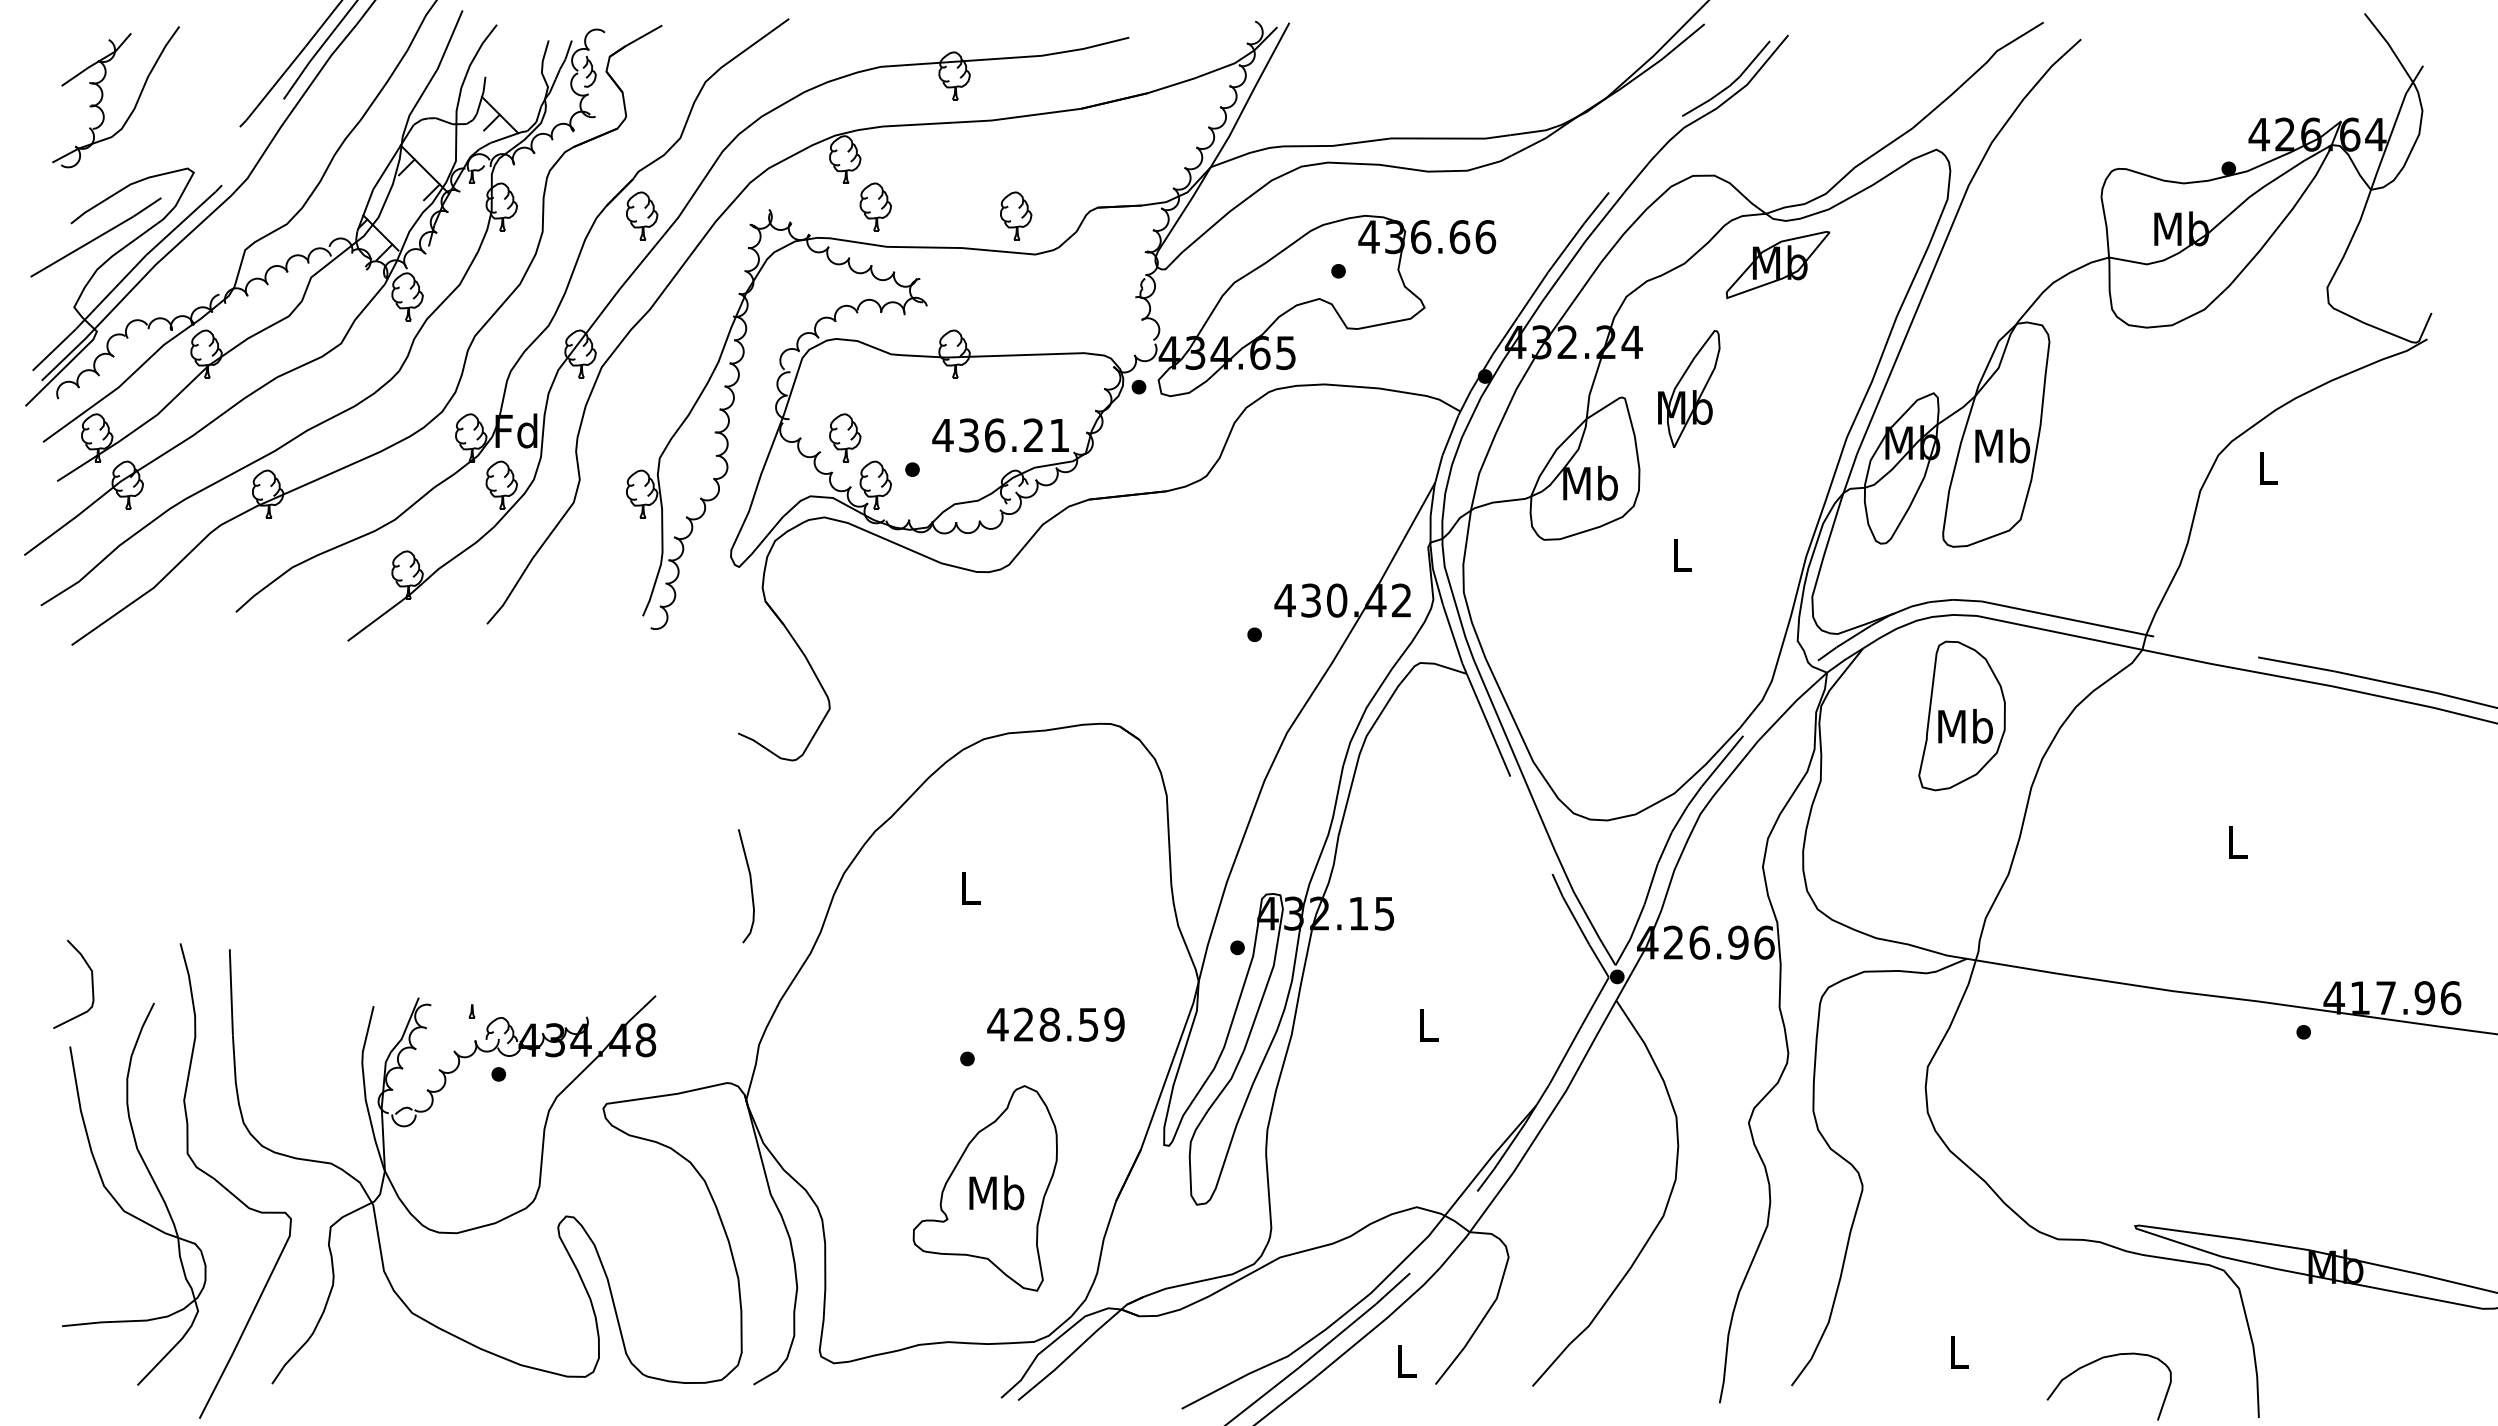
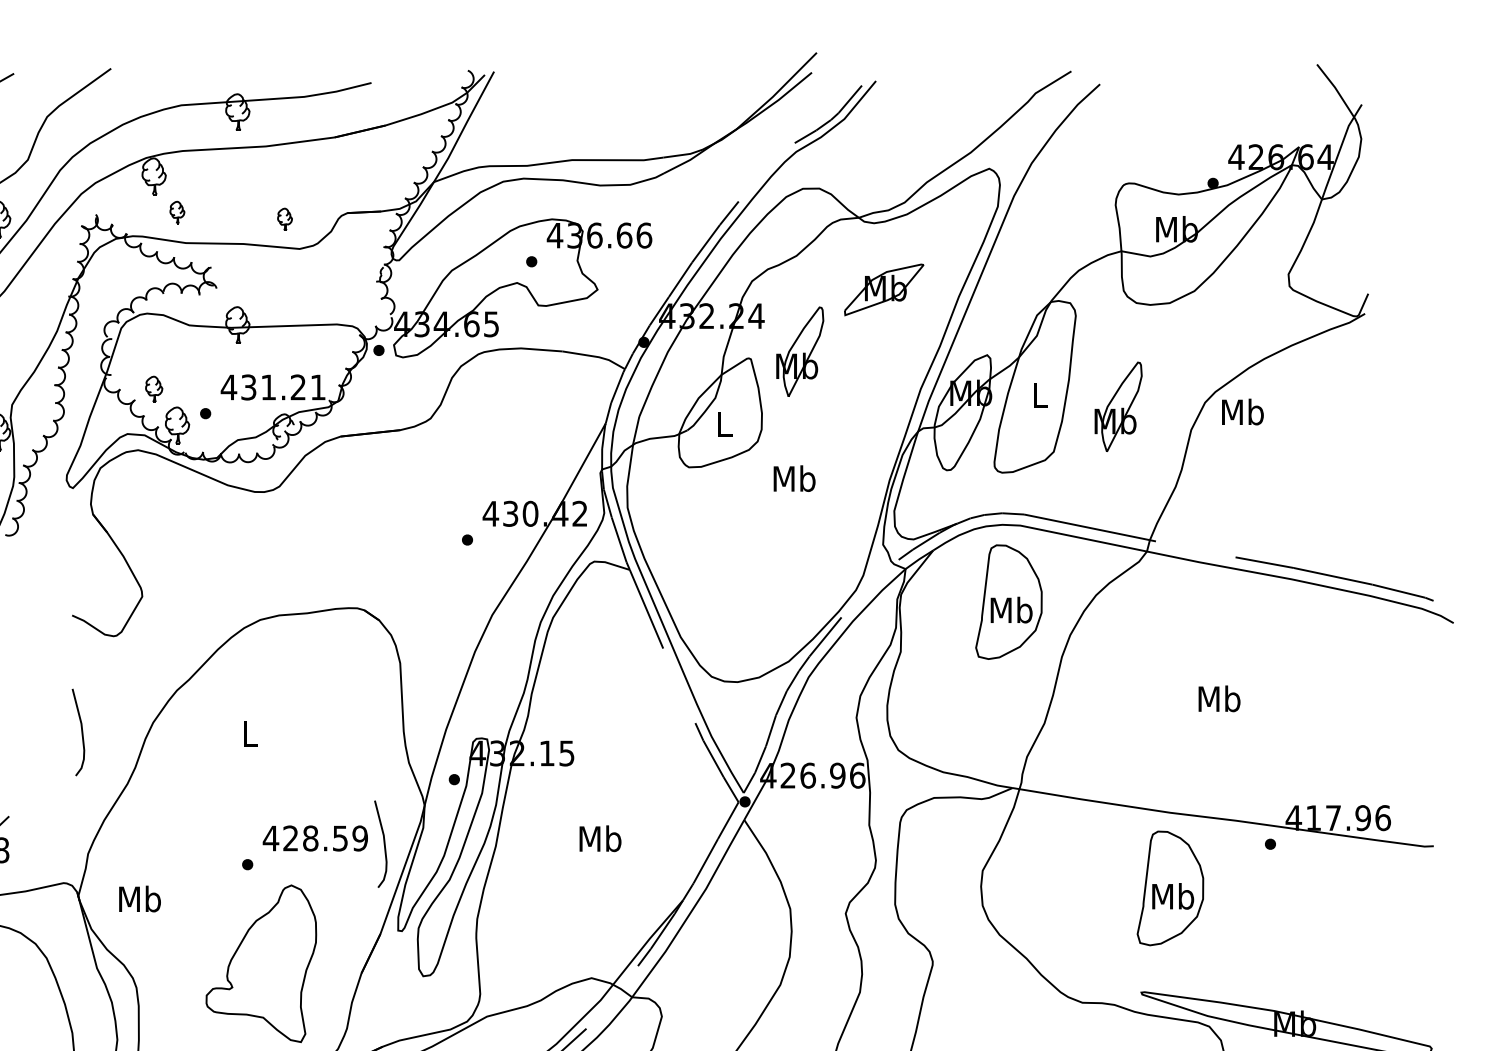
part: (875, 206) -> (177, 212), size x0.6
part: (1016, 215) -> (285, 219), size x0.6
part: (1777, 265) -> (883, 290), moved
text: (995, 435) -> (269, 387), 436.21 -> 431.21
part: (845, 437) -> (154, 389), size x0.7
text: (2002, 445) -> (1039, 395), Mb -> L
part: (2105, 460) -> (1118, 406), added
text: (2267, 467) -> (1242, 411), L -> Mb
text: (1590, 482) -> (724, 423), Mb -> L
text: (1681, 554) -> (794, 478), L -> Mb
text: (2236, 841) -> (1218, 698), L -> Mb
text: (1428, 1024) -> (600, 838), L -> Mb
curve: (1145, 1032) -> (383, 844), added
part: (2172, 1089) -> (1170, 888), added
text: (996, 1192) -> (139, 898), moved

